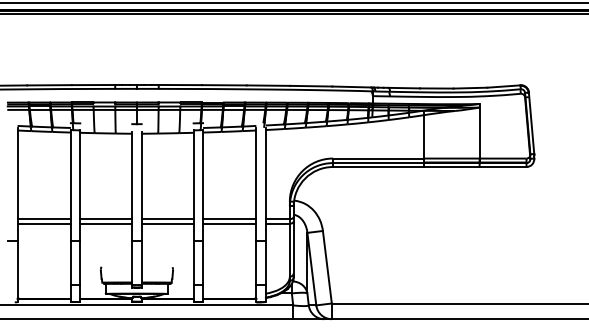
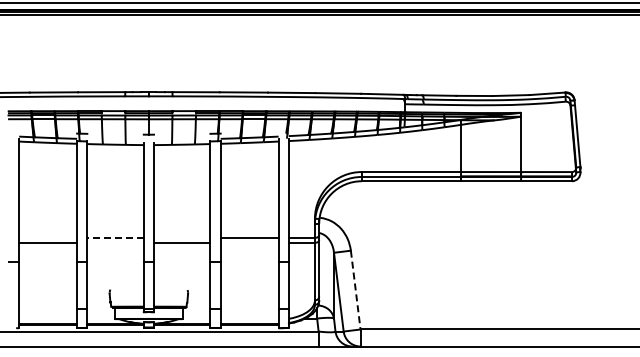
line: (44, 218) -> (48, 237), removed
line: (106, 218) -> (115, 237), solid -> dashed
line: (167, 218) -> (182, 237), removed
line: (106, 223) -> (115, 242), removed
line: (229, 223) -> (249, 242), removed
line: (327, 267) -> (355, 290), solid -> dashed

